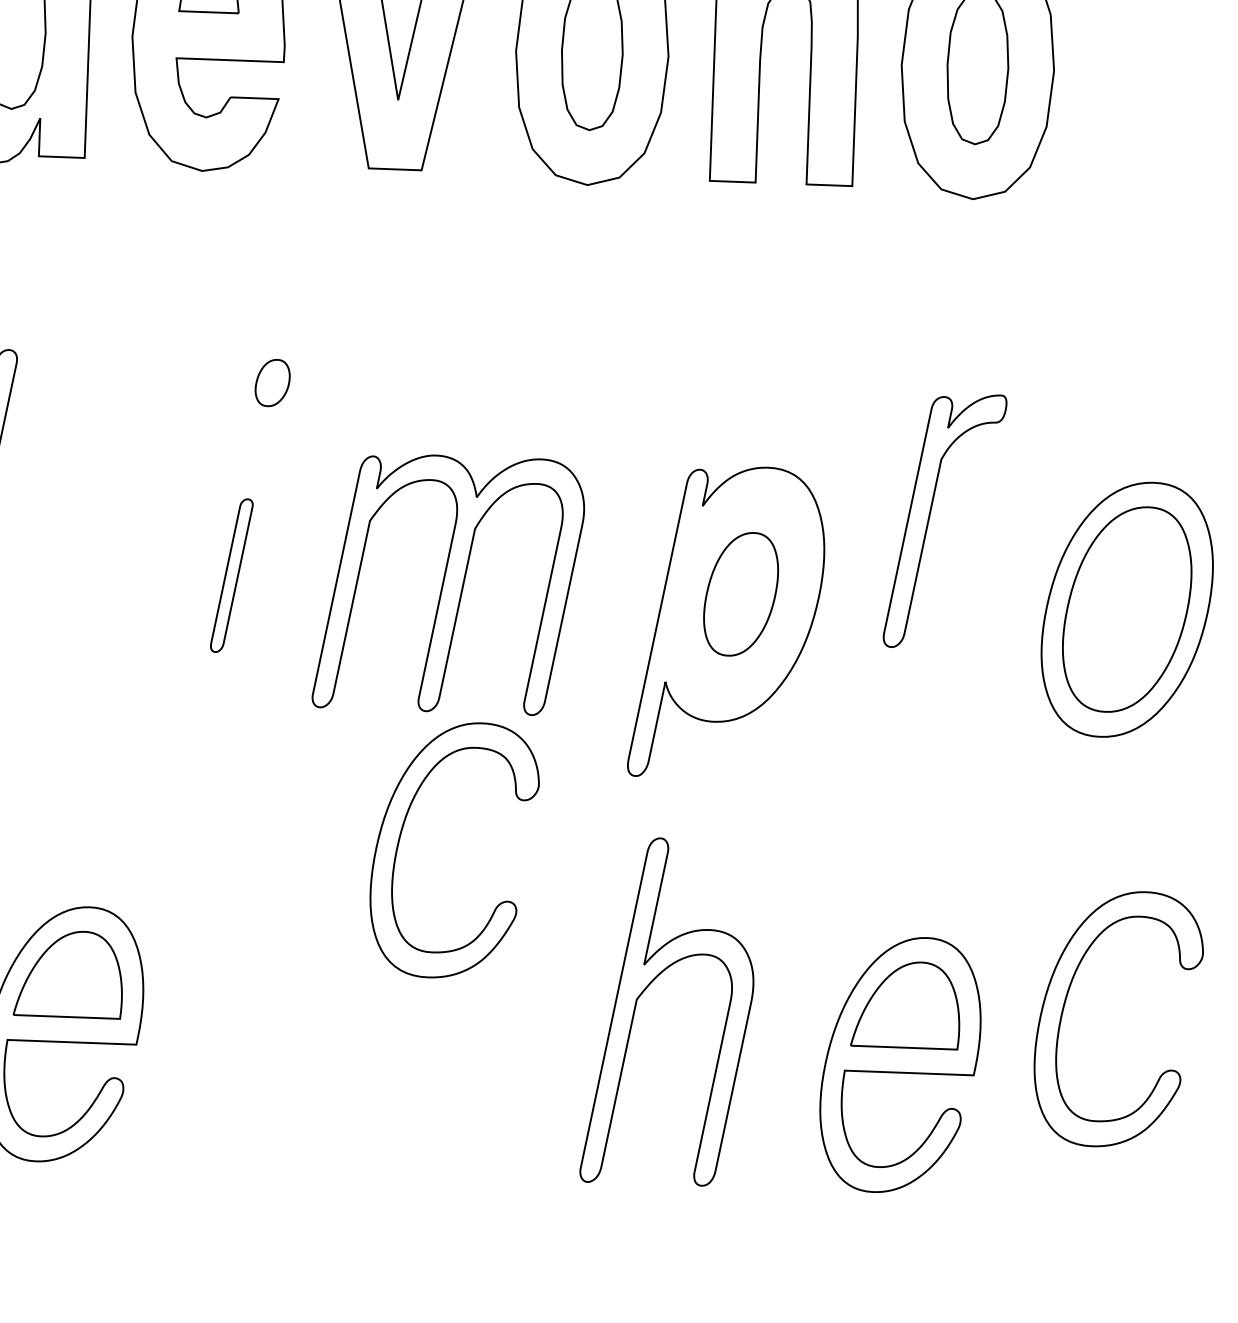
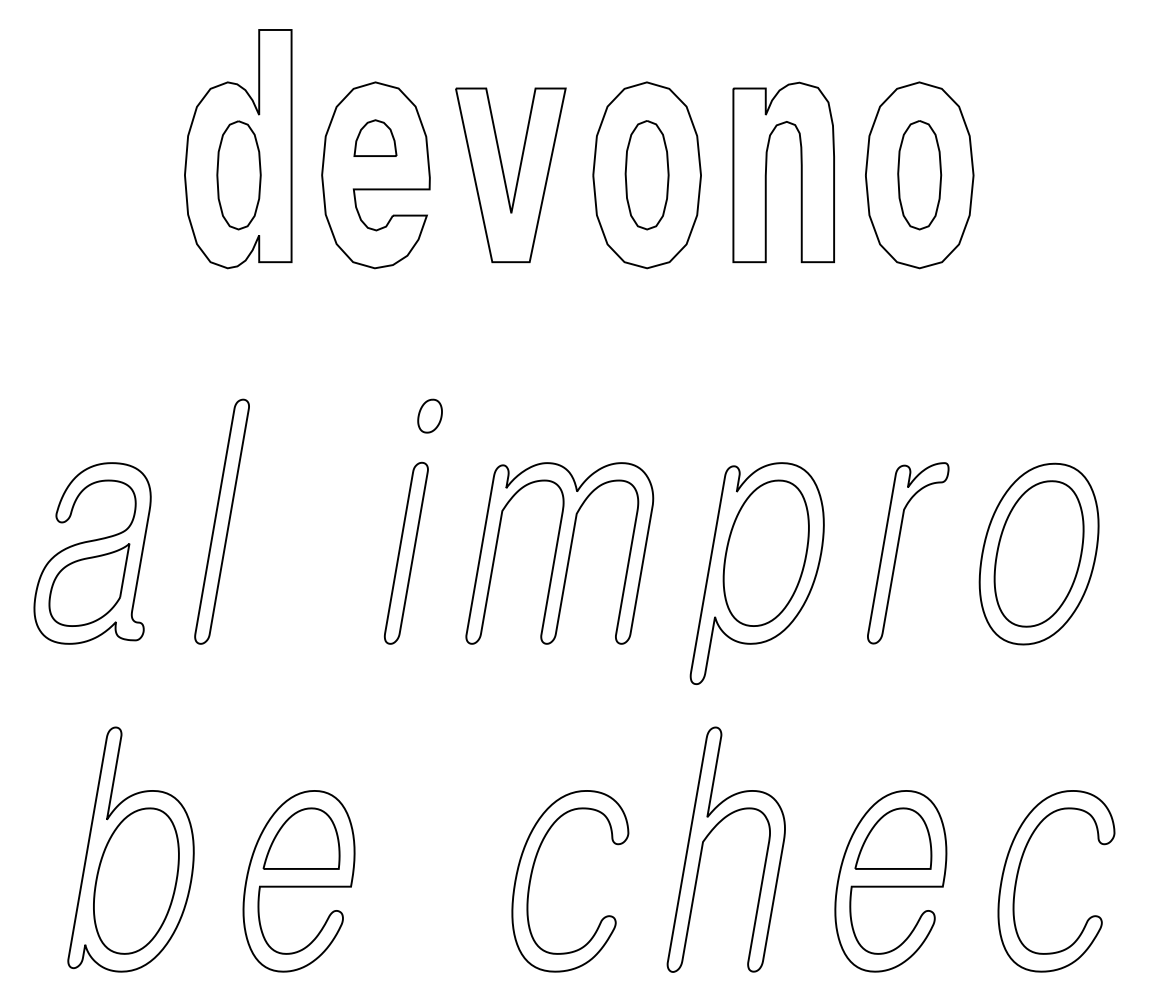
part: (931, 515) -> (898, 549), moved
part: (230, 574) -> (405, 552), size x1.67
part: (740, 593) -> (765, 552), size x1.67
part: (402, 833) -> (533, 870), moved
part: (1064, 1009) -> (1018, 875), moved

